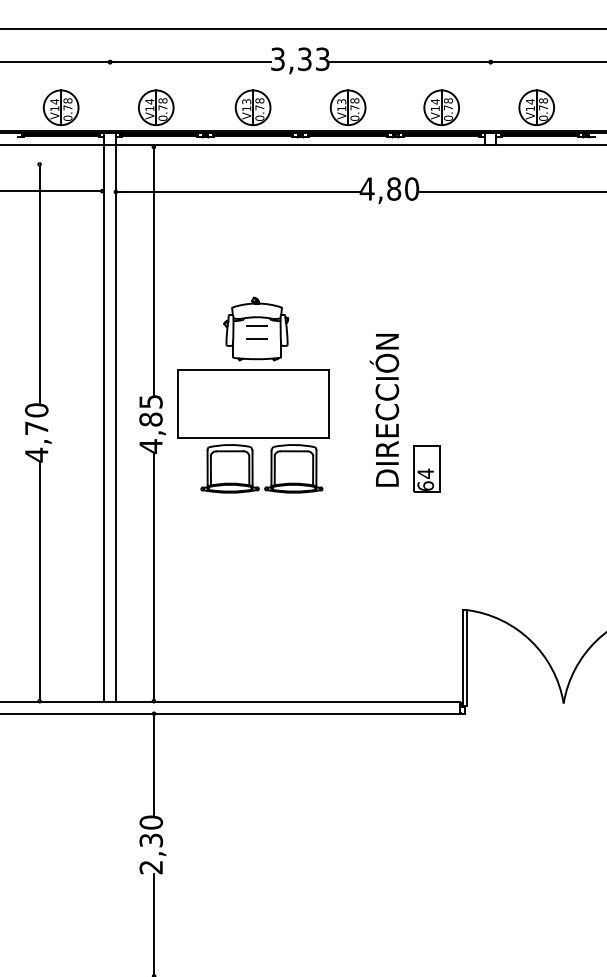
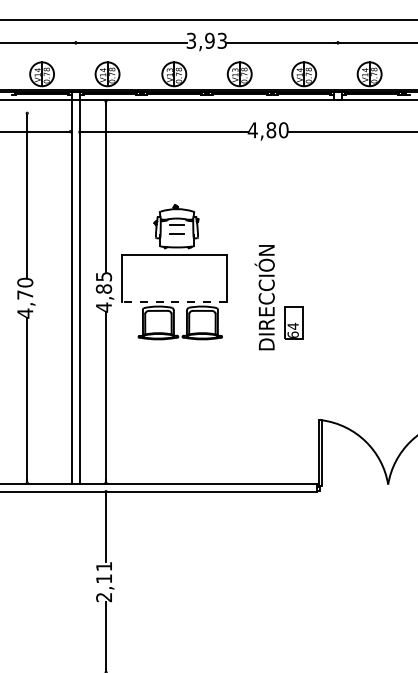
text: (304, 58) -> (209, 40), 3,33 -> 3,93
text: (384, 410) -> (264, 297), moved
line: (251, 437) -> (173, 301), solid -> dashed
text: (151, 831) -> (104, 572), 2,30 -> 2,11

